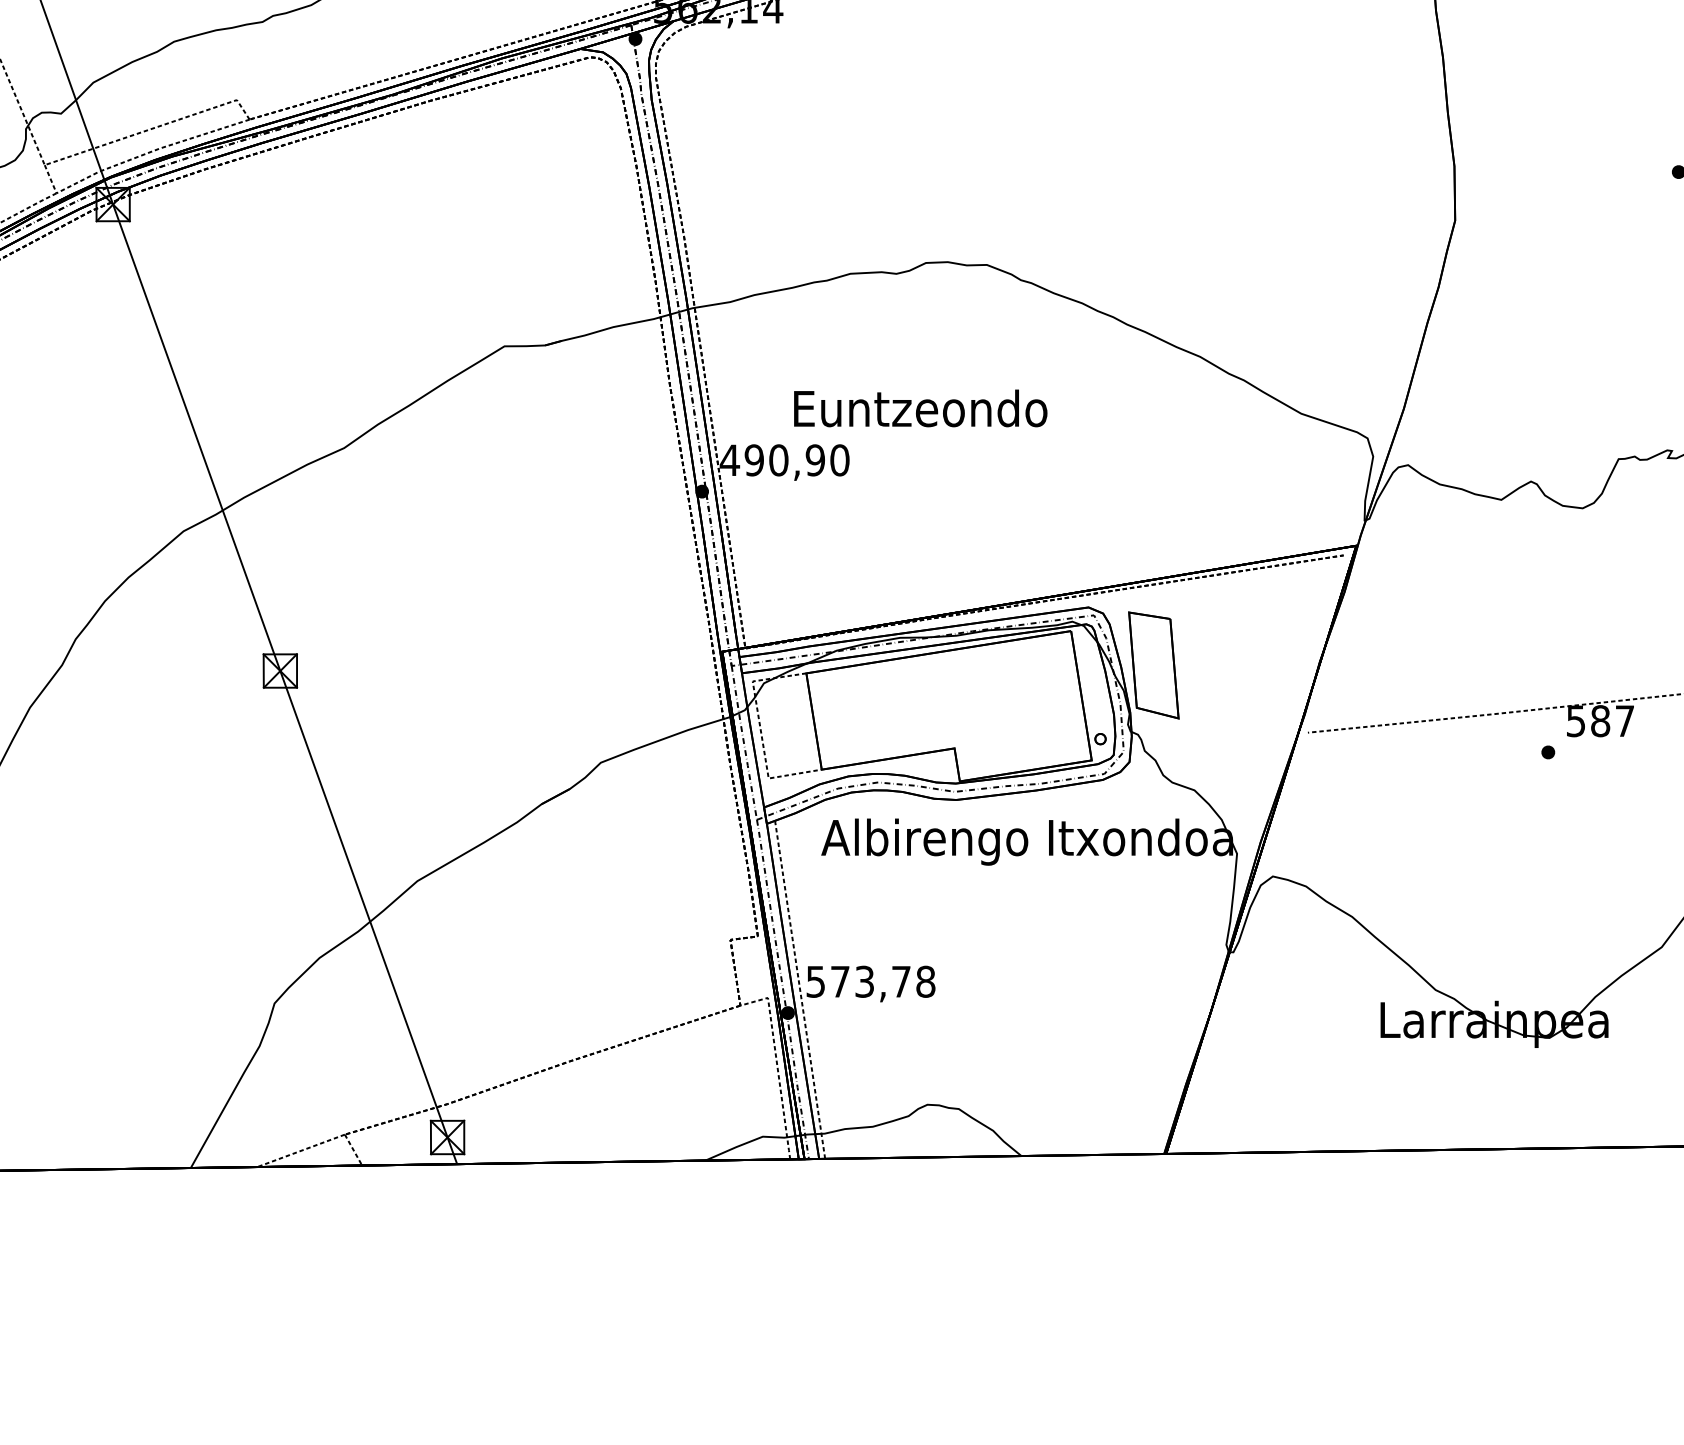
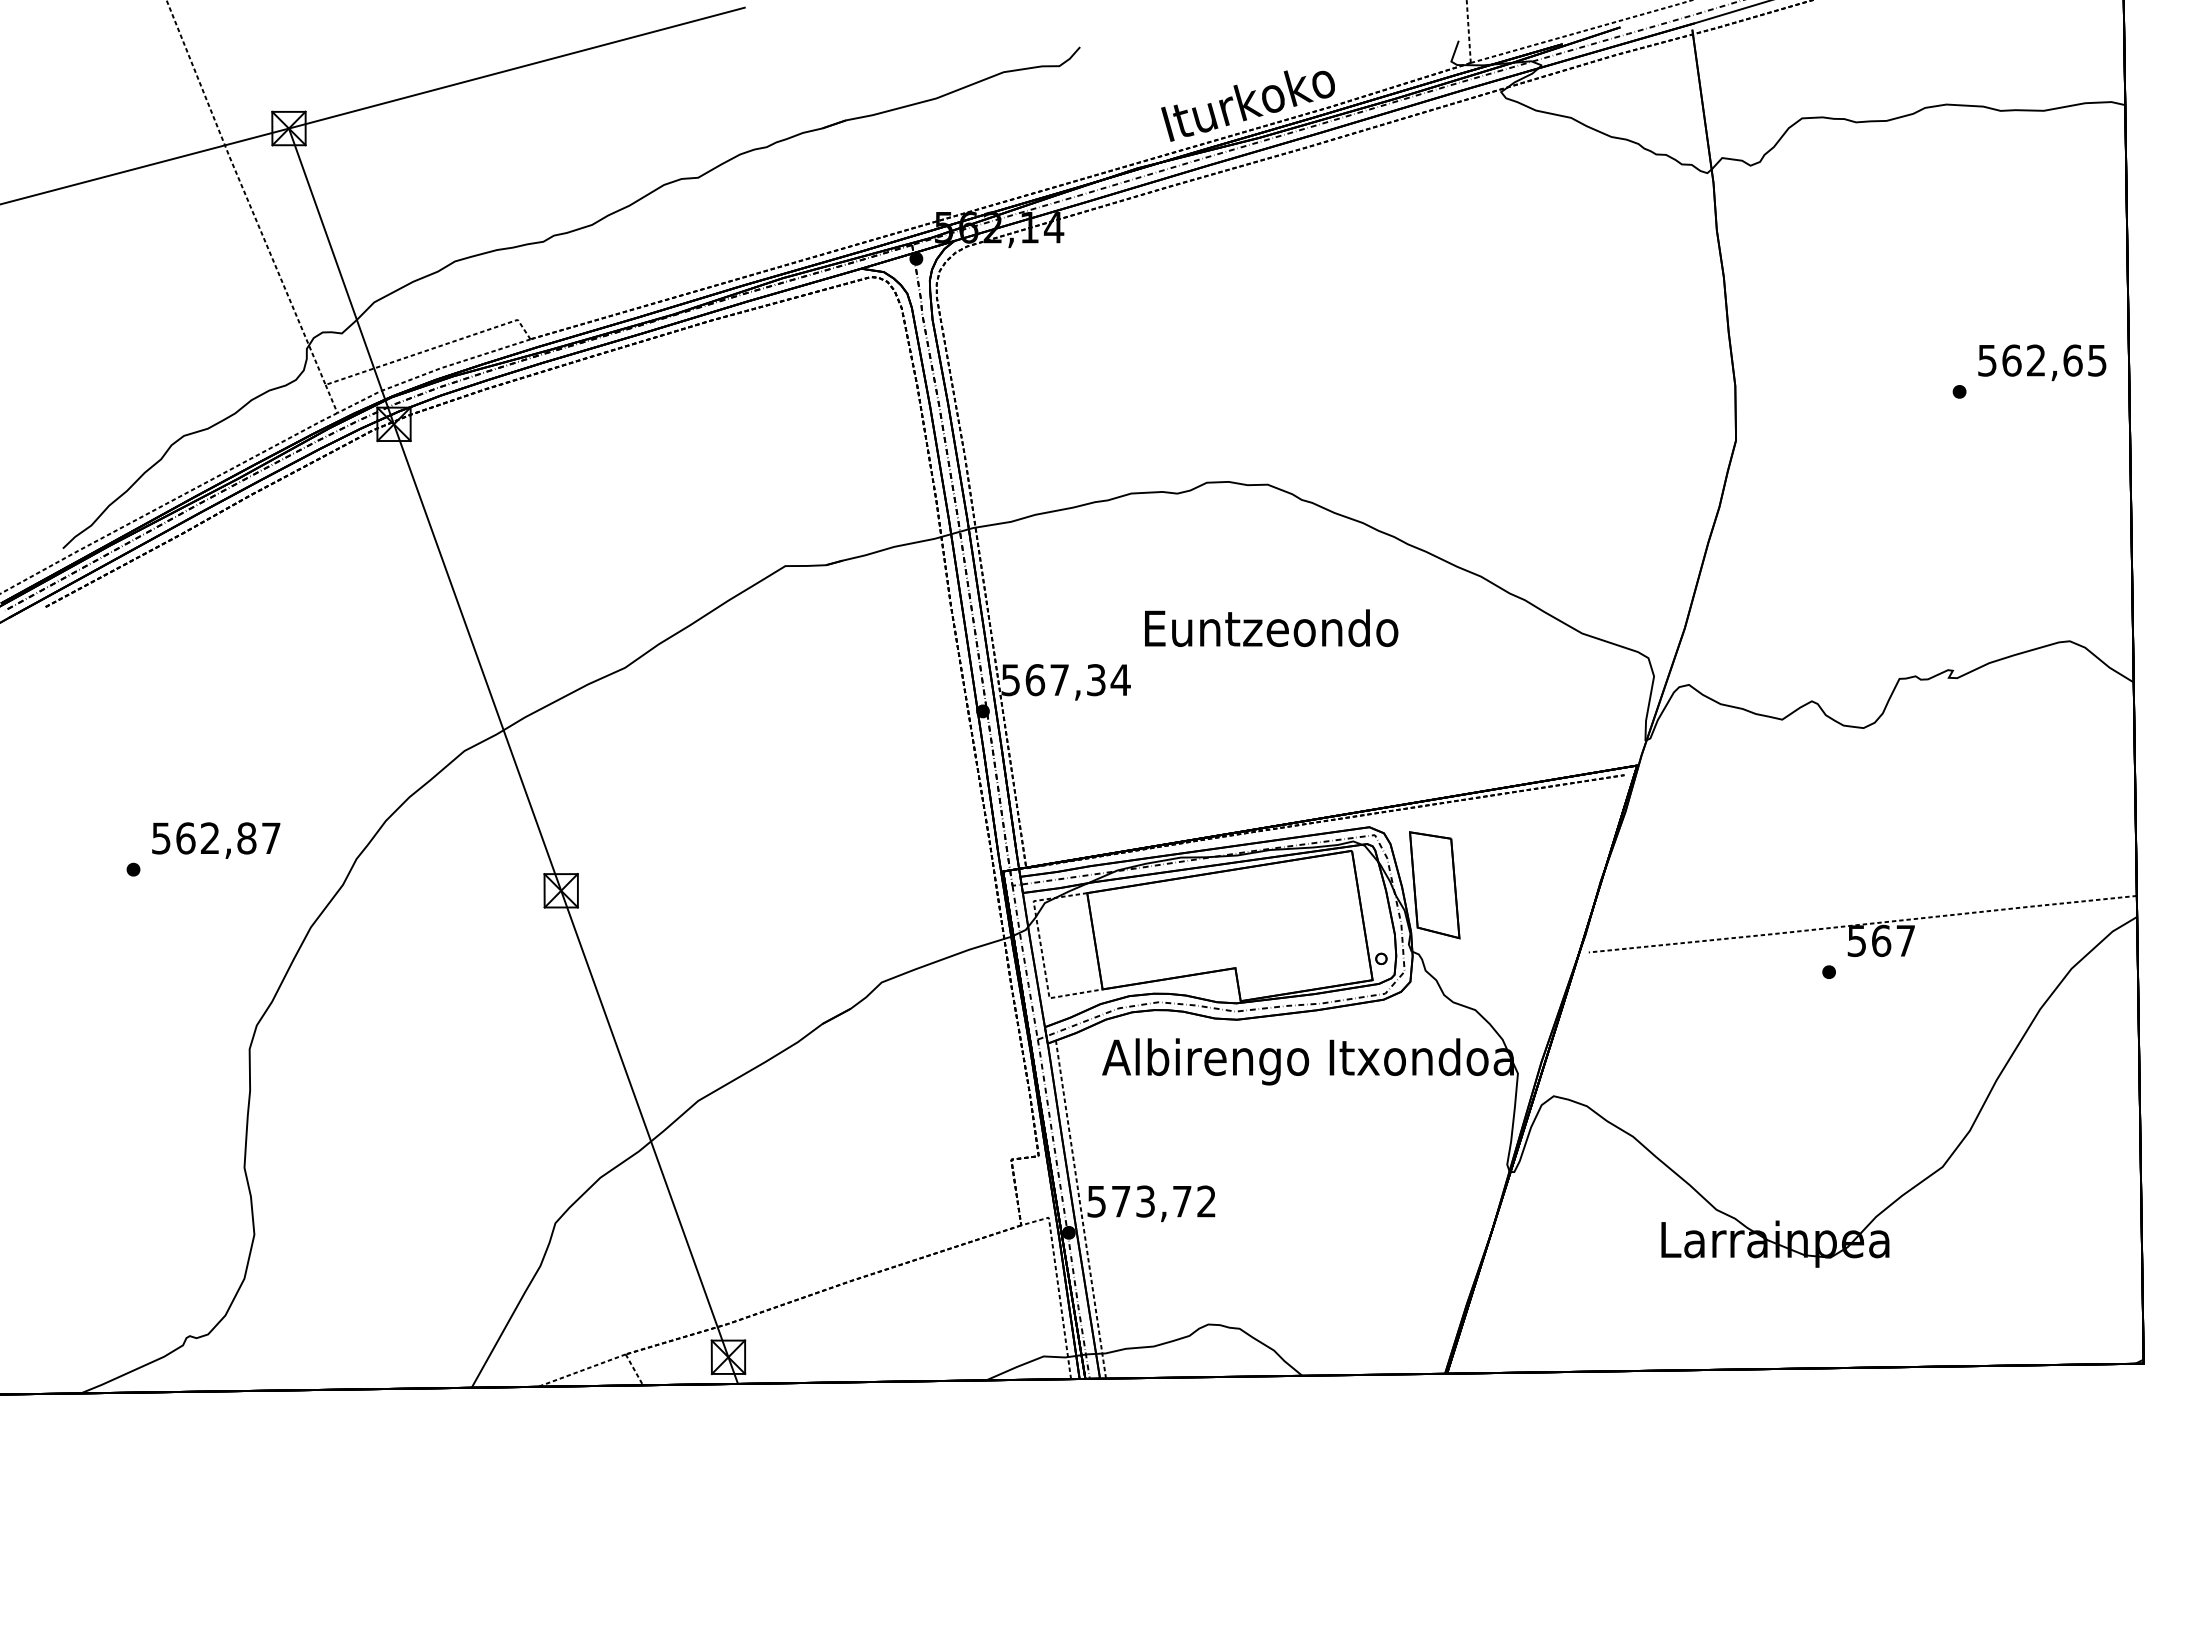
text: (920, 407) -> (1271, 627), moved
text: (784, 460) -> (1065, 680), 490,90 -> 567,34
text: (1600, 720) -> (1881, 940), 587 -> 567
text: (925, 981) -> (1206, 1201), 573,78 -> 573,72

